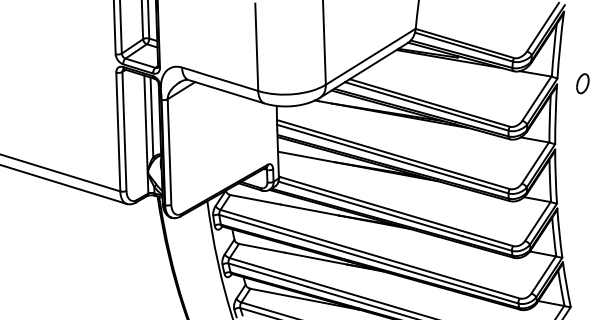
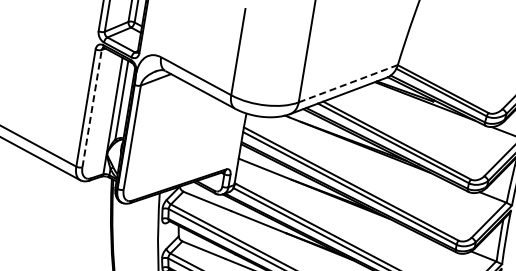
line: (370, 56) -> (348, 83), solid -> dashed
line: (124, 130) -> (92, 107), solid -> dashed

